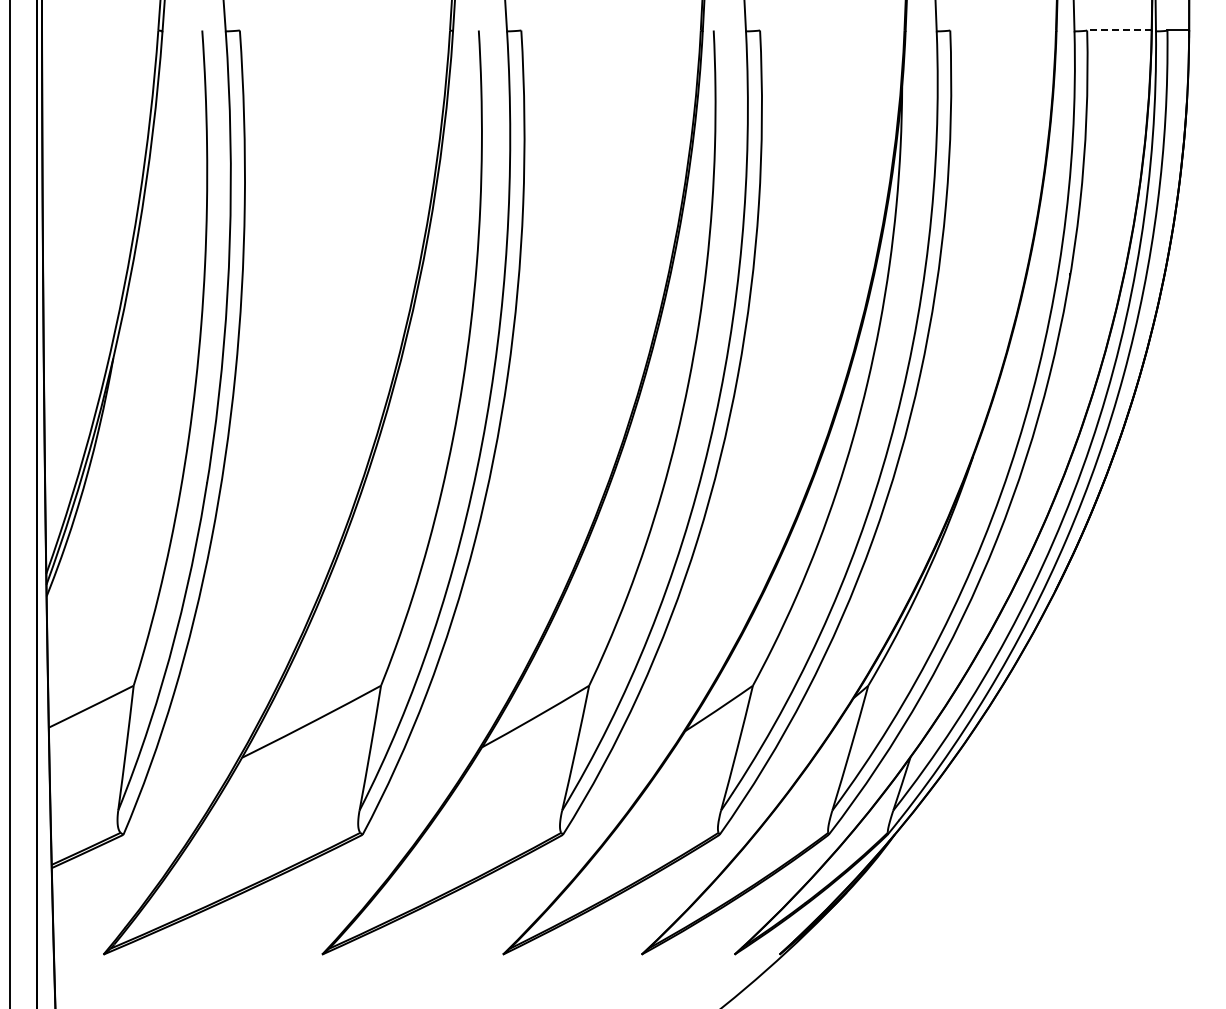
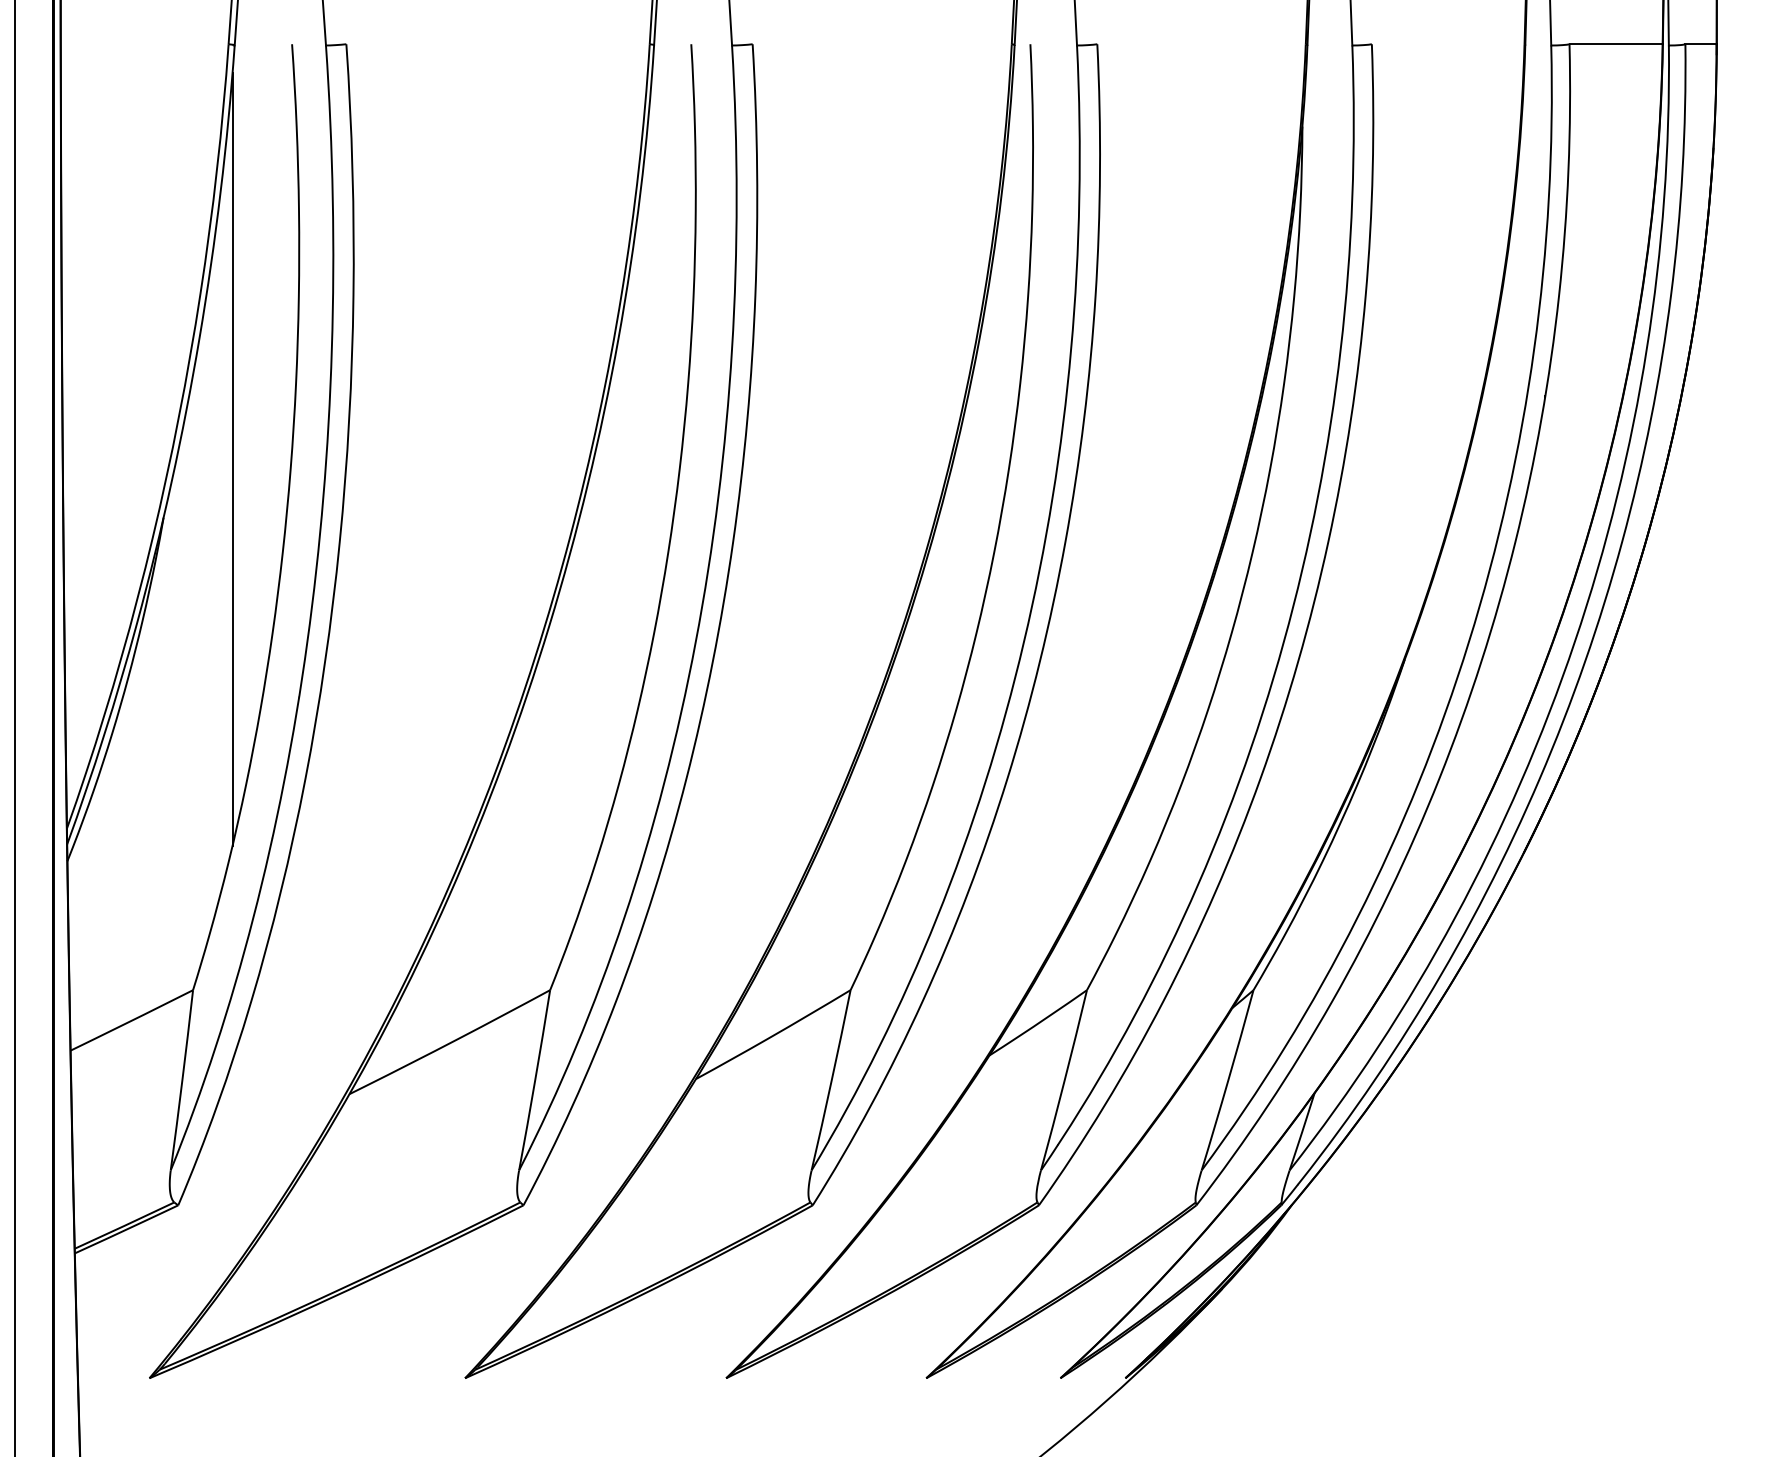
line: (1118, 30) -> (1614, 44), dashed -> solid
line: (161, 317) -> (233, 458), added

